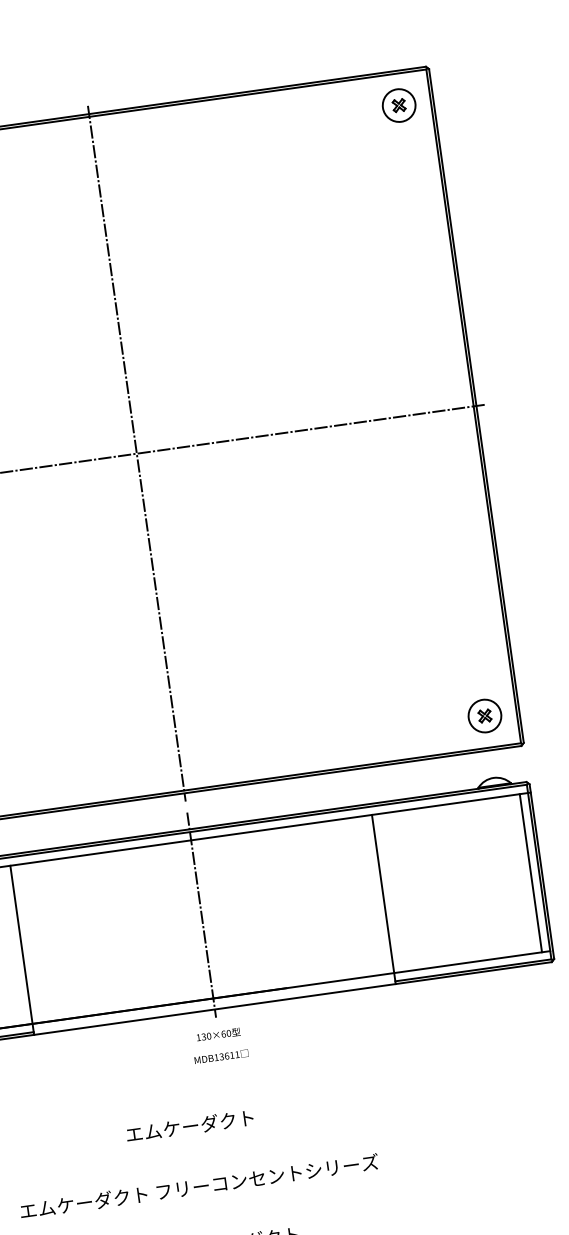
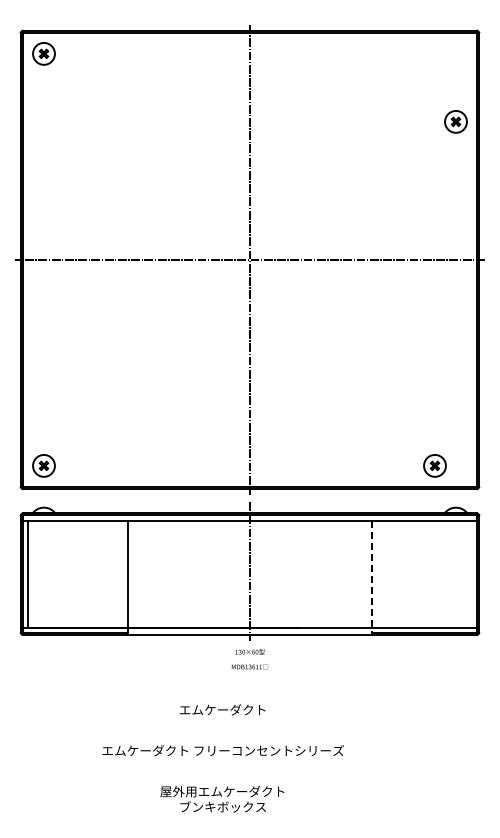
part: (398, 105) -> (455, 121), moved
part: (484, 715) -> (434, 465), moved
line: (530, 872) -> (471, 573), removed
line: (384, 900) -> (372, 578), solid -> dashed

